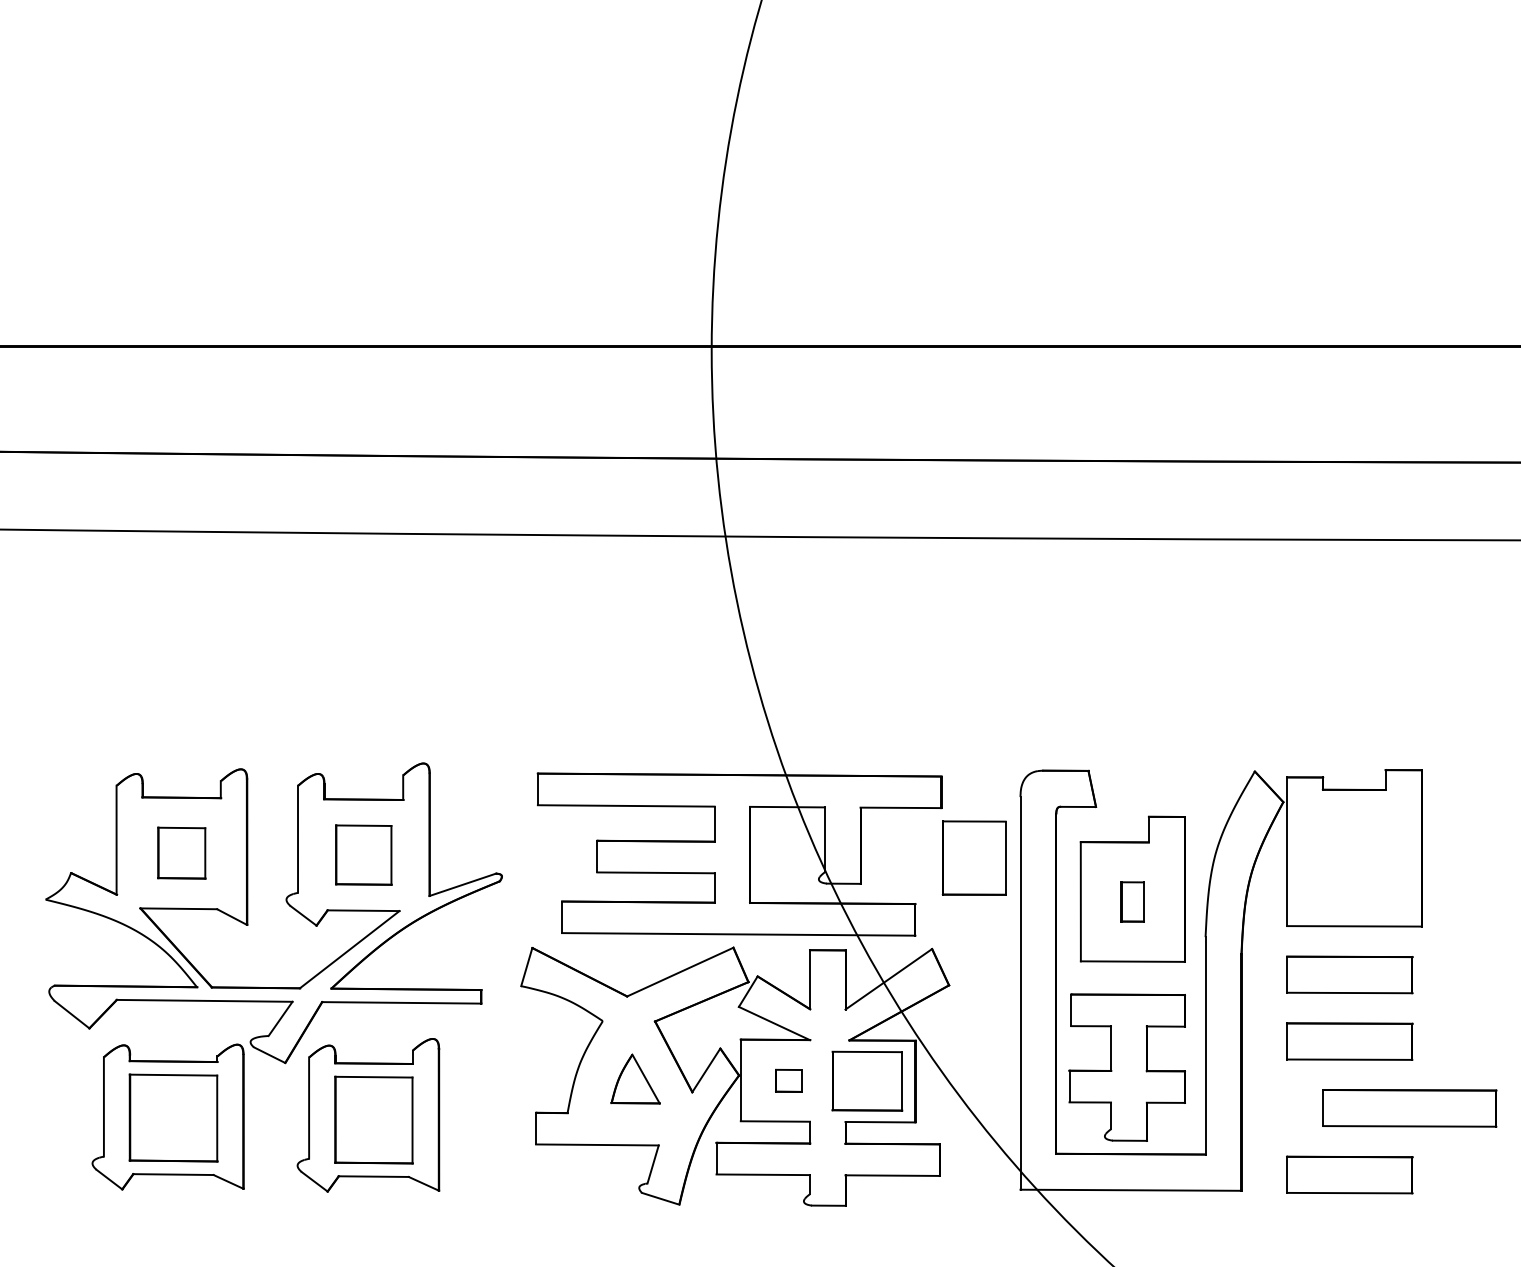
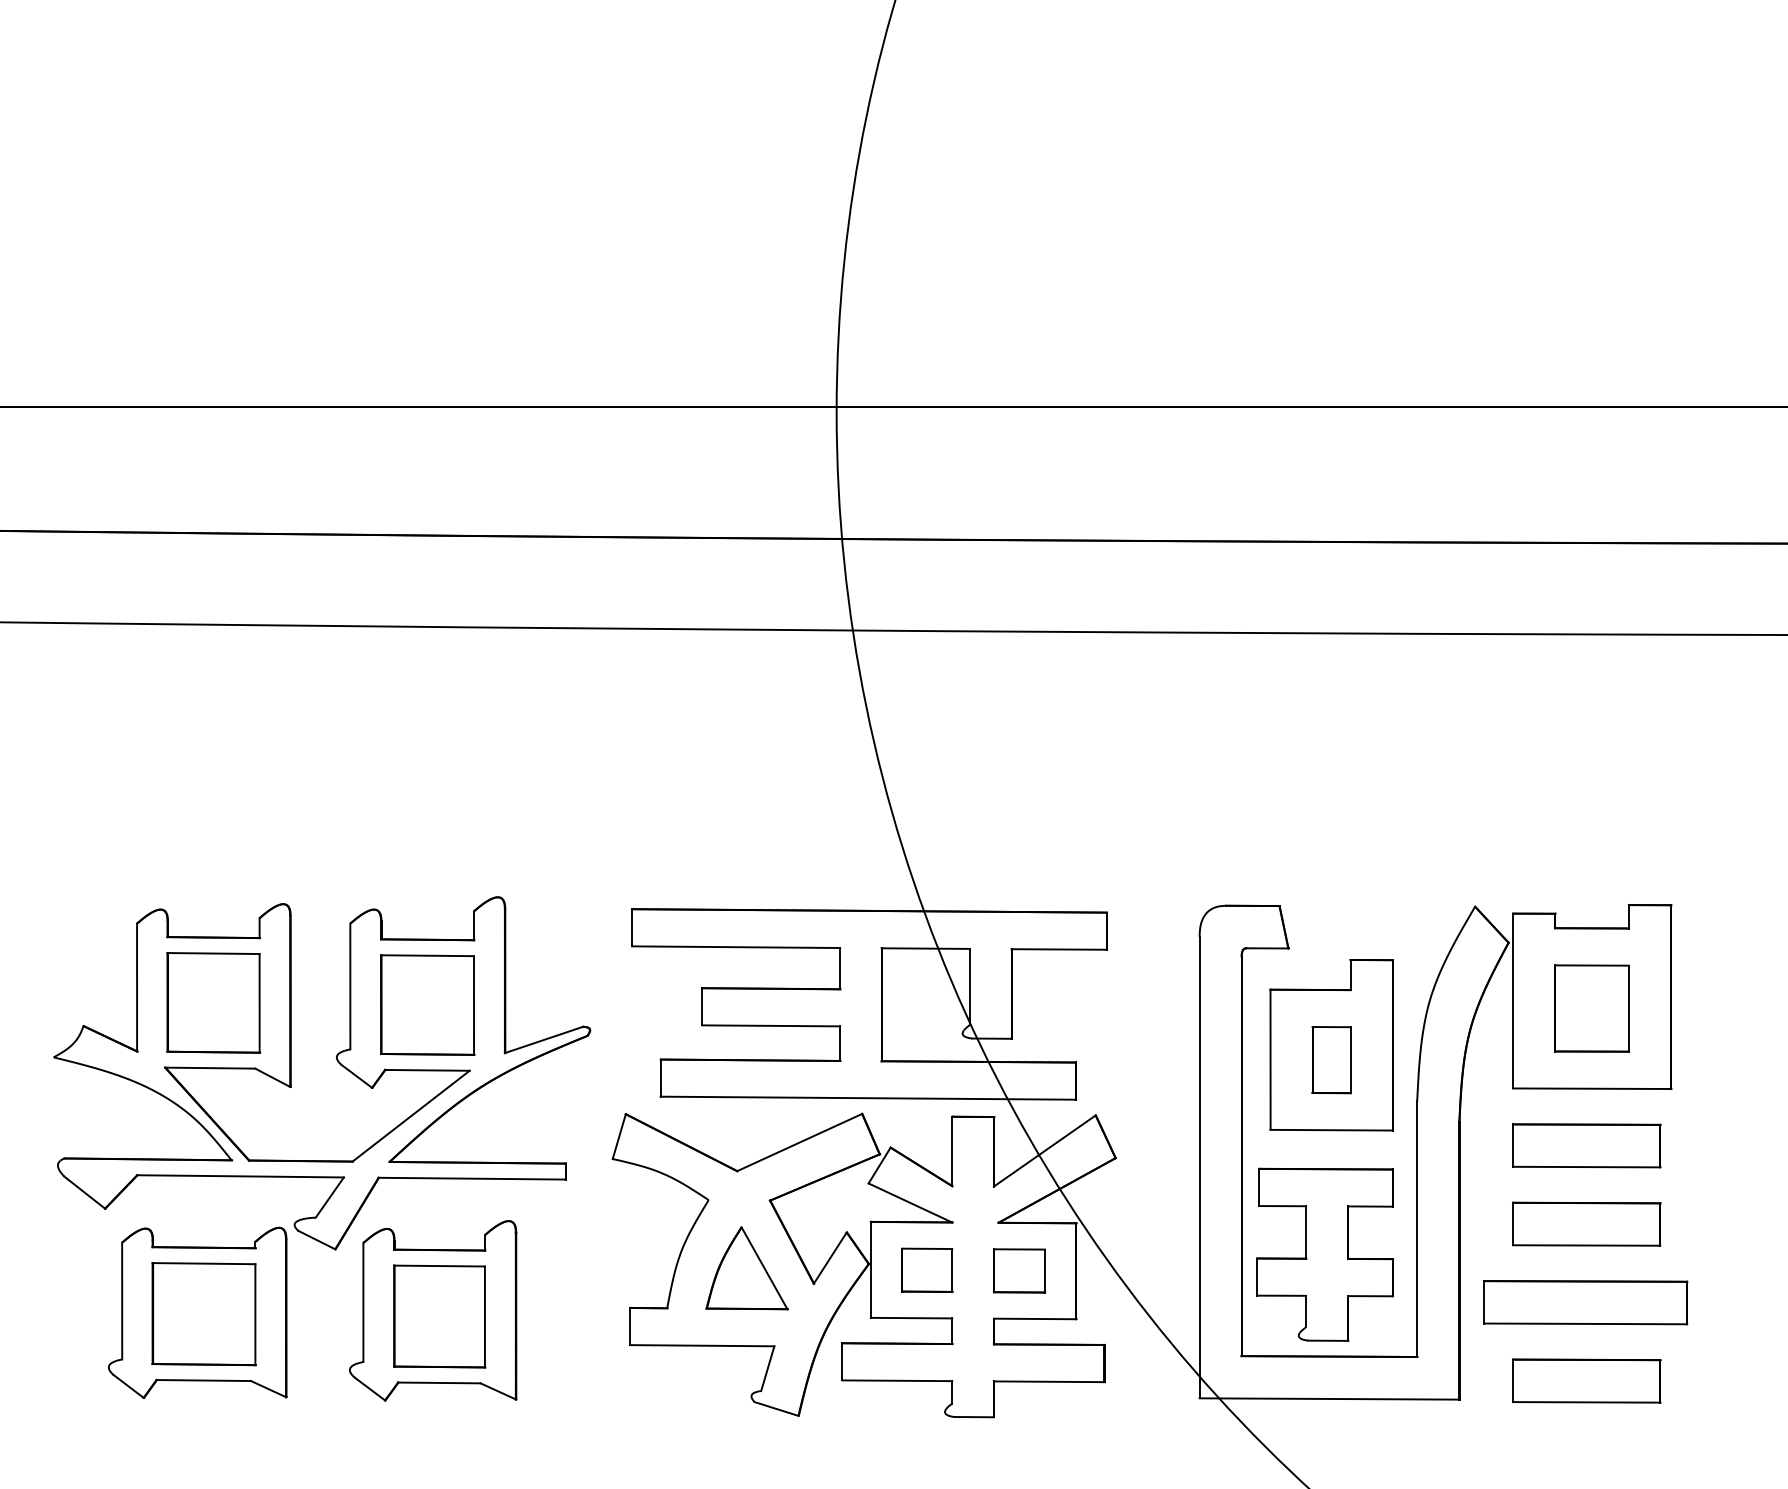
part: (181, 852) -> (213, 1001), size x1.67
part: (363, 854) -> (427, 1004), size x1.43
part: (973, 857) -> (1591, 1007), moved
part: (1132, 901) -> (1331, 1059), size x1.43
part: (635, 1078) -> (747, 1267), size x1.43
part: (788, 1080) -> (926, 1269), size x1.67
part: (866, 1081) -> (1018, 1271), size x0.62
part: (1409, 1108) -> (1585, 1302), moved

